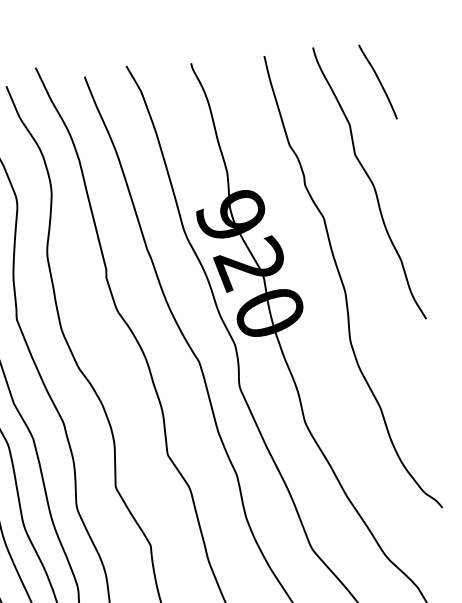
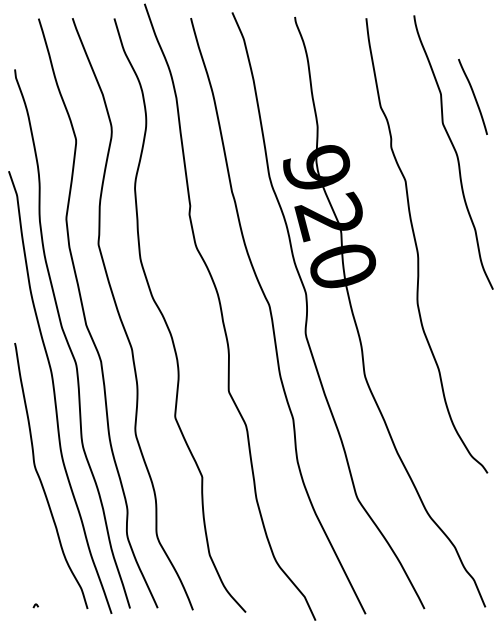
curve: (378, 81) -> (473, 96), moved

